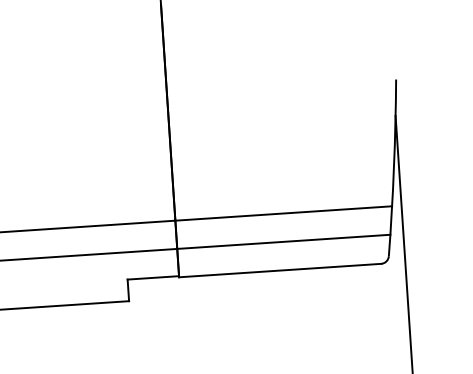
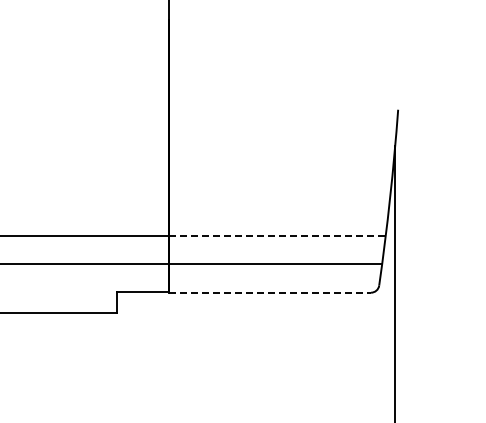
line: (284, 212) -> (277, 235), solid -> dashed
line: (280, 270) -> (270, 292), solid -> dashed

